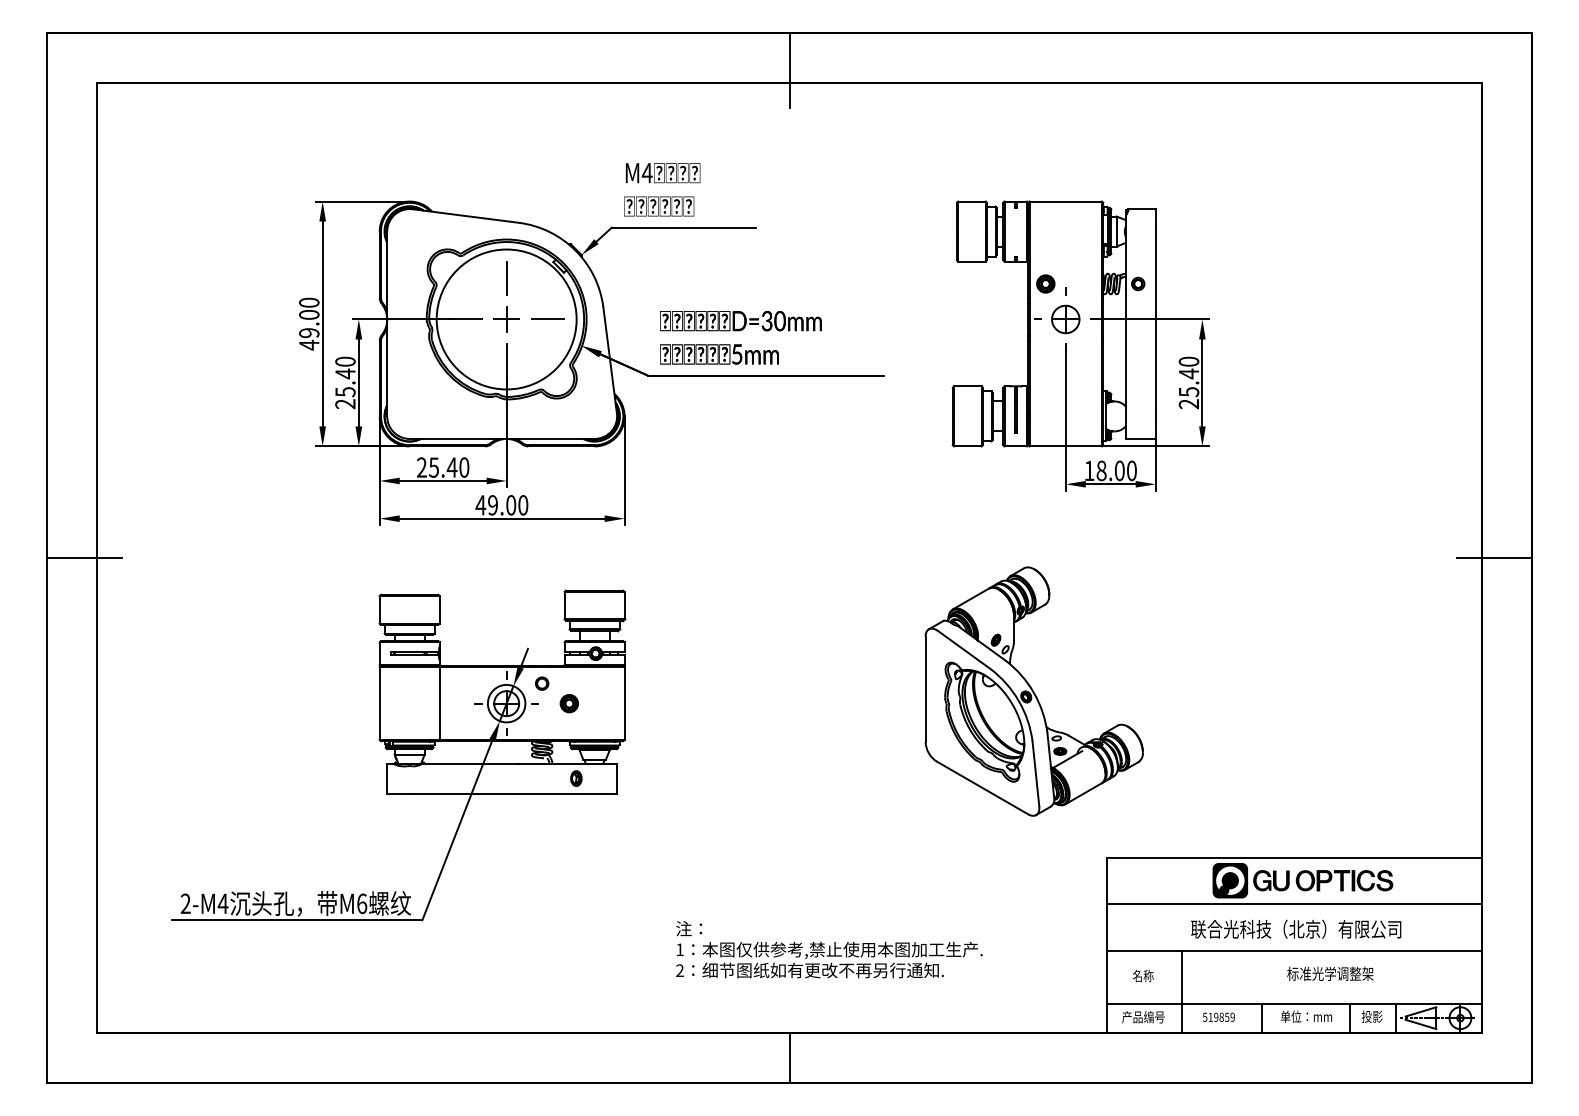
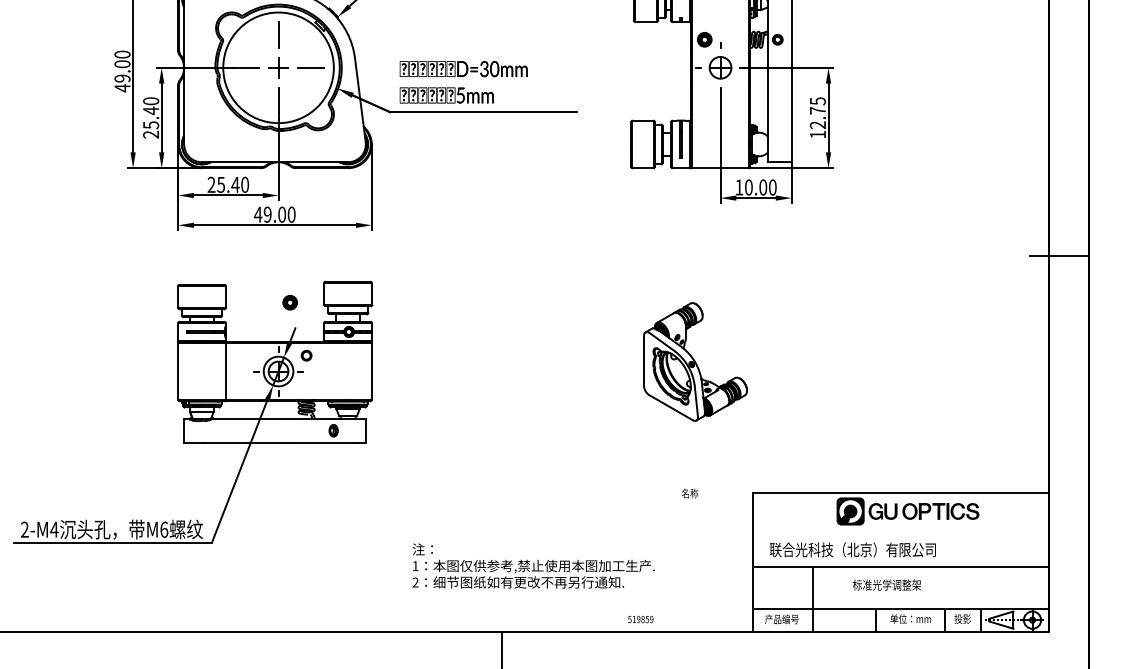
text: (1188, 382) -> (817, 117), 25.40 -> 12.75
text: (1101, 470) -> (748, 187), 18.00 -> 10.00
part: (1033, 691) -> (695, 361), size x0.6
part: (568, 703) -> (289, 302), moved
line: (1293, 904) -> (900, 530), removed
text: (1296, 928) -> (853, 549), moved
text: (1330, 973) -> (887, 584), moved
text: (1143, 975) -> (690, 493), moved
text: (1218, 1016) -> (640, 618), moved

